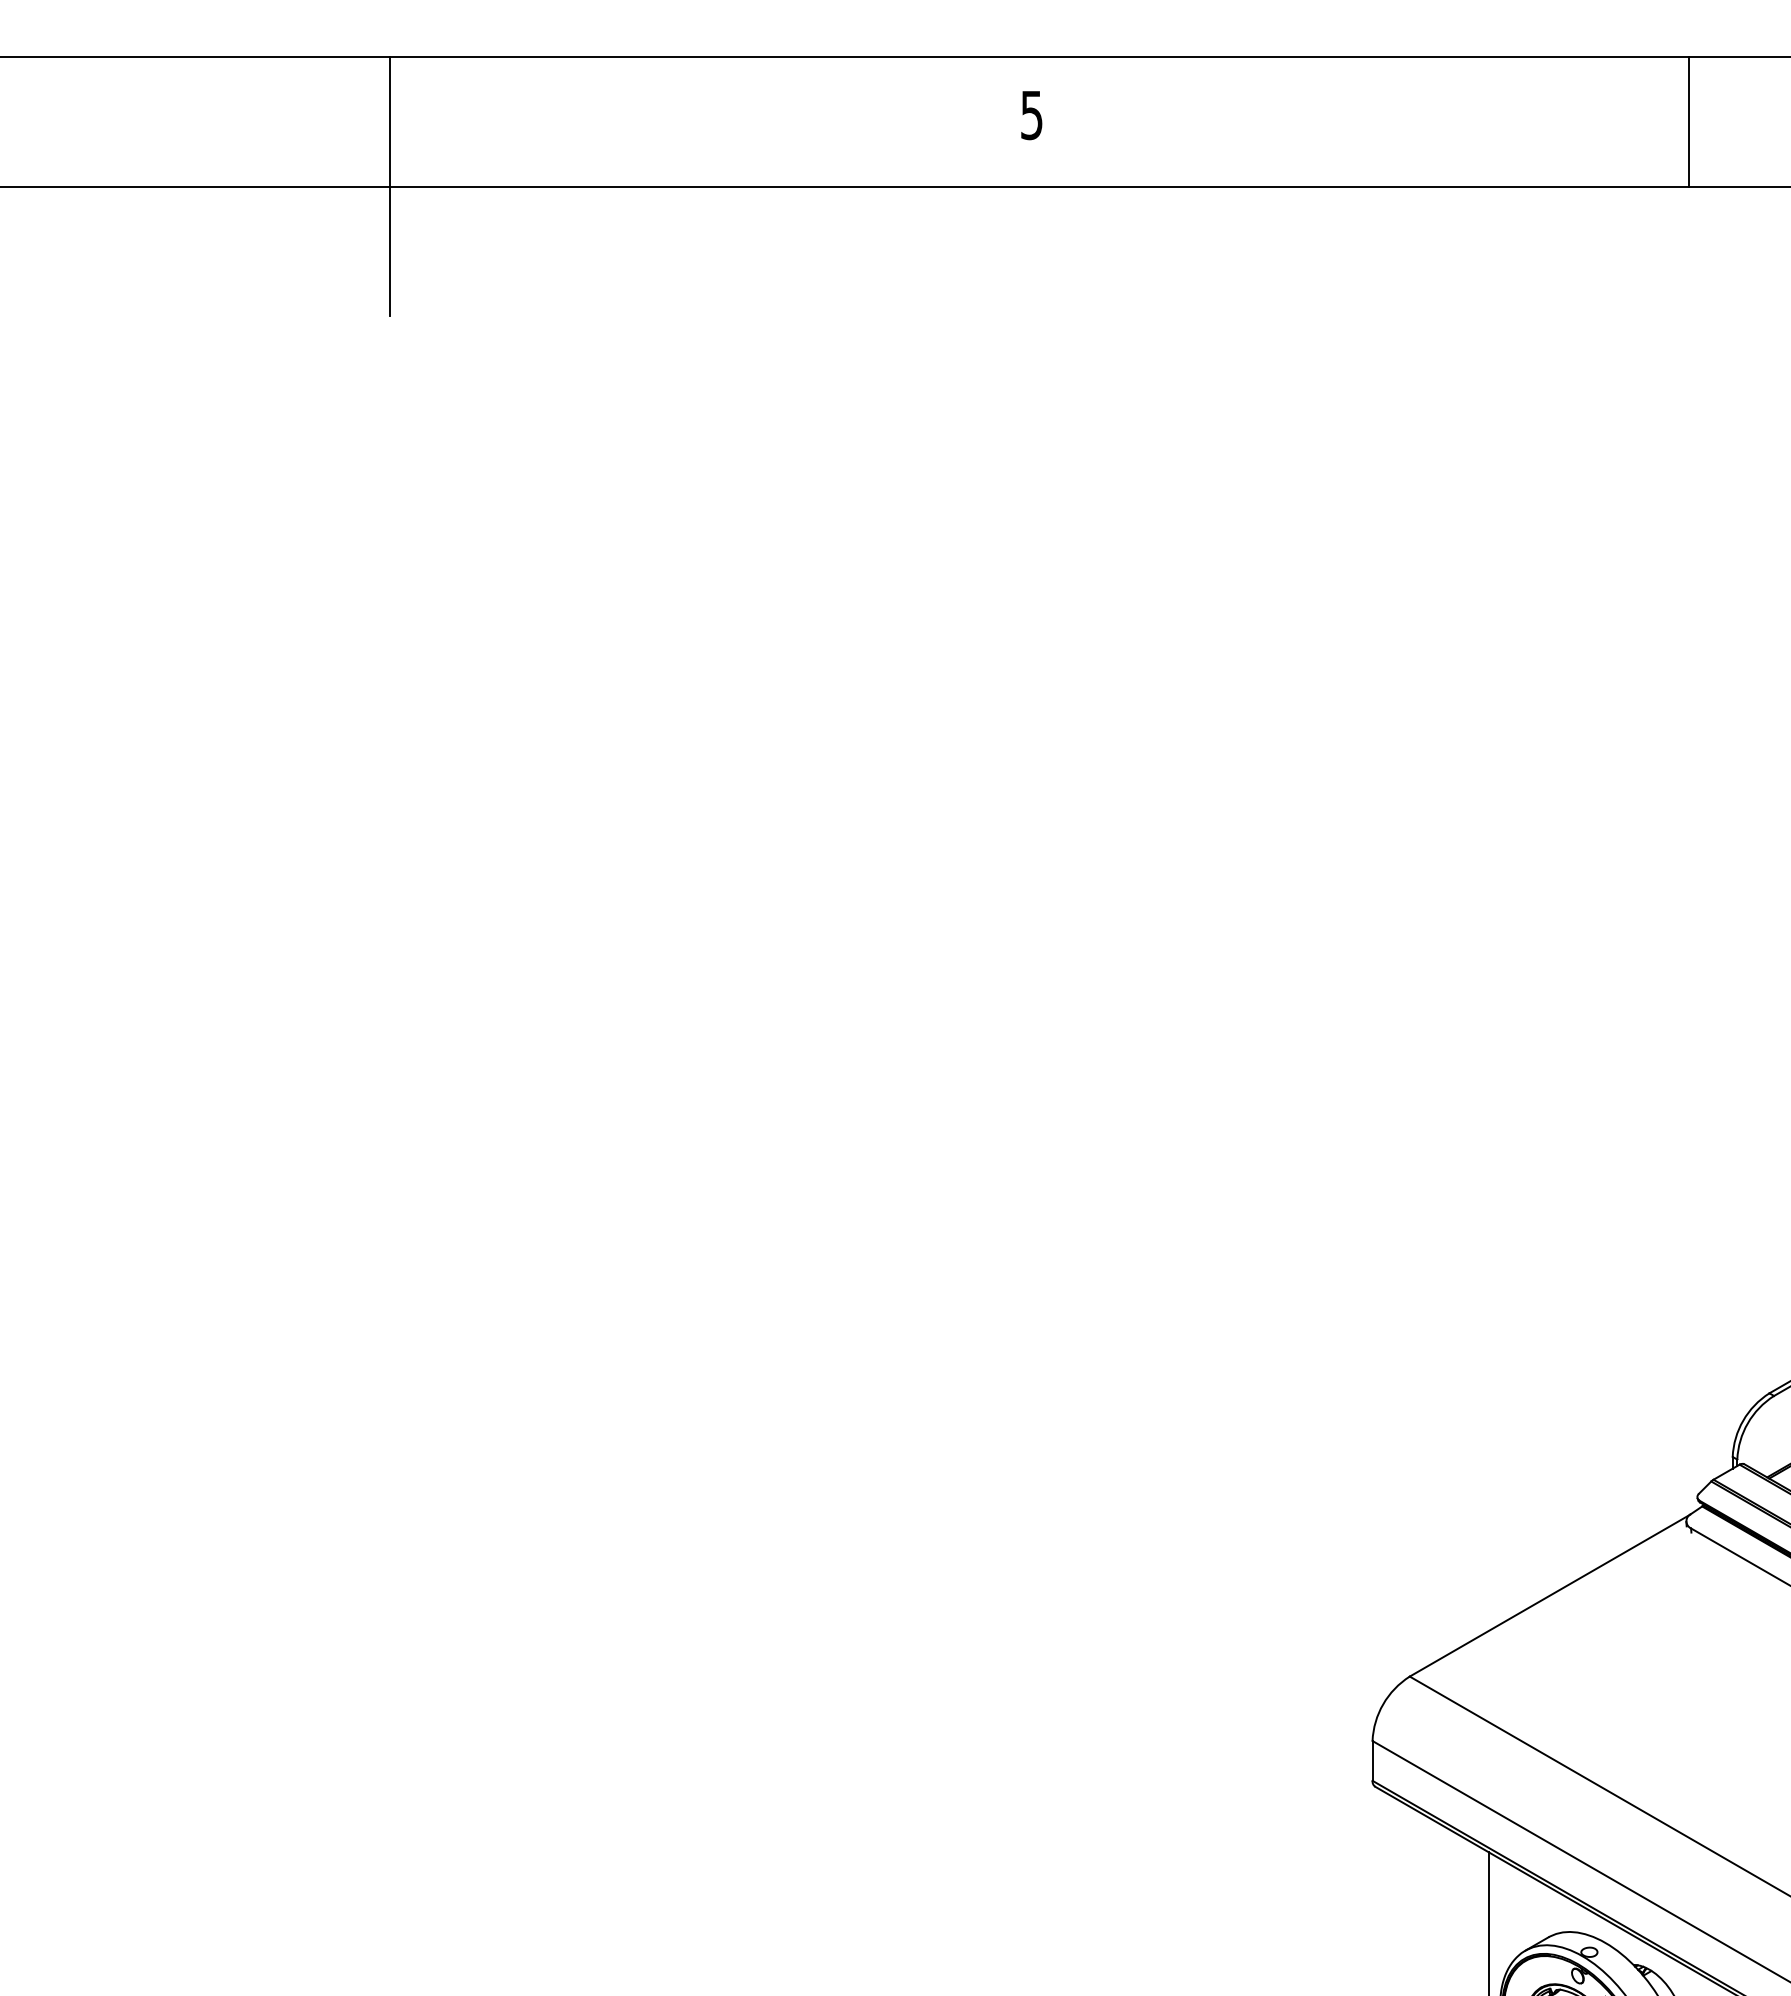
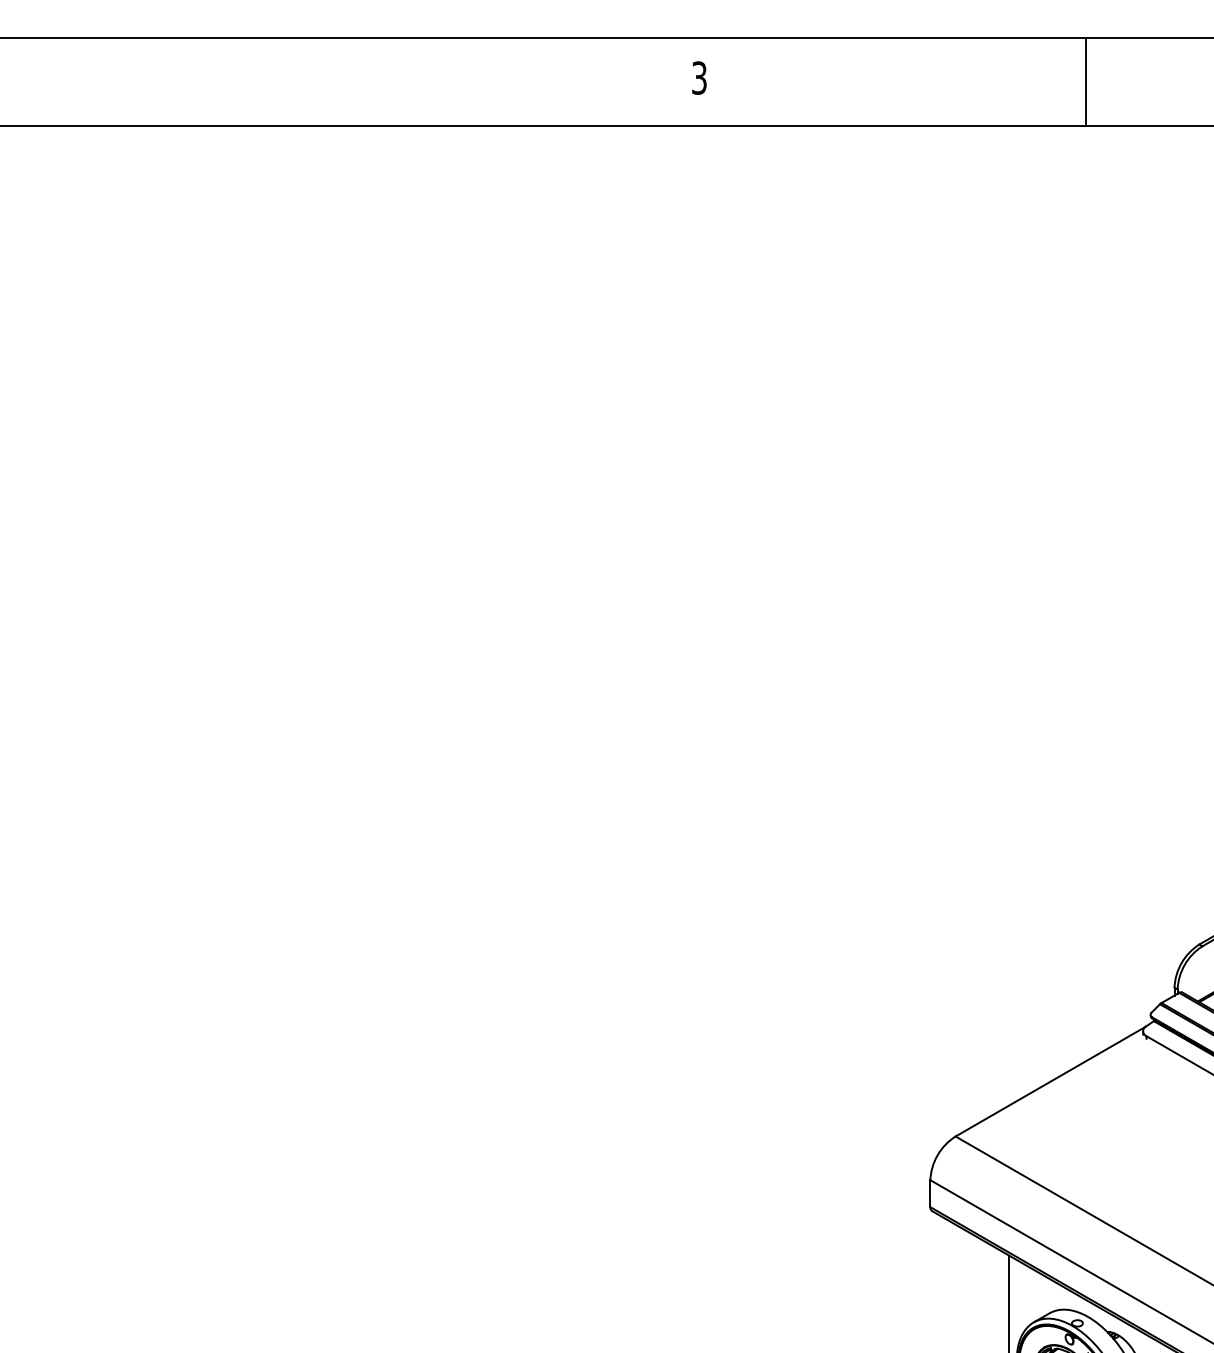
text: (1031, 114) -> (699, 77), 5 -> 3
line: (1689, 121) -> (1086, 82), moved
line: (390, 186) -> (264, 126), removed

